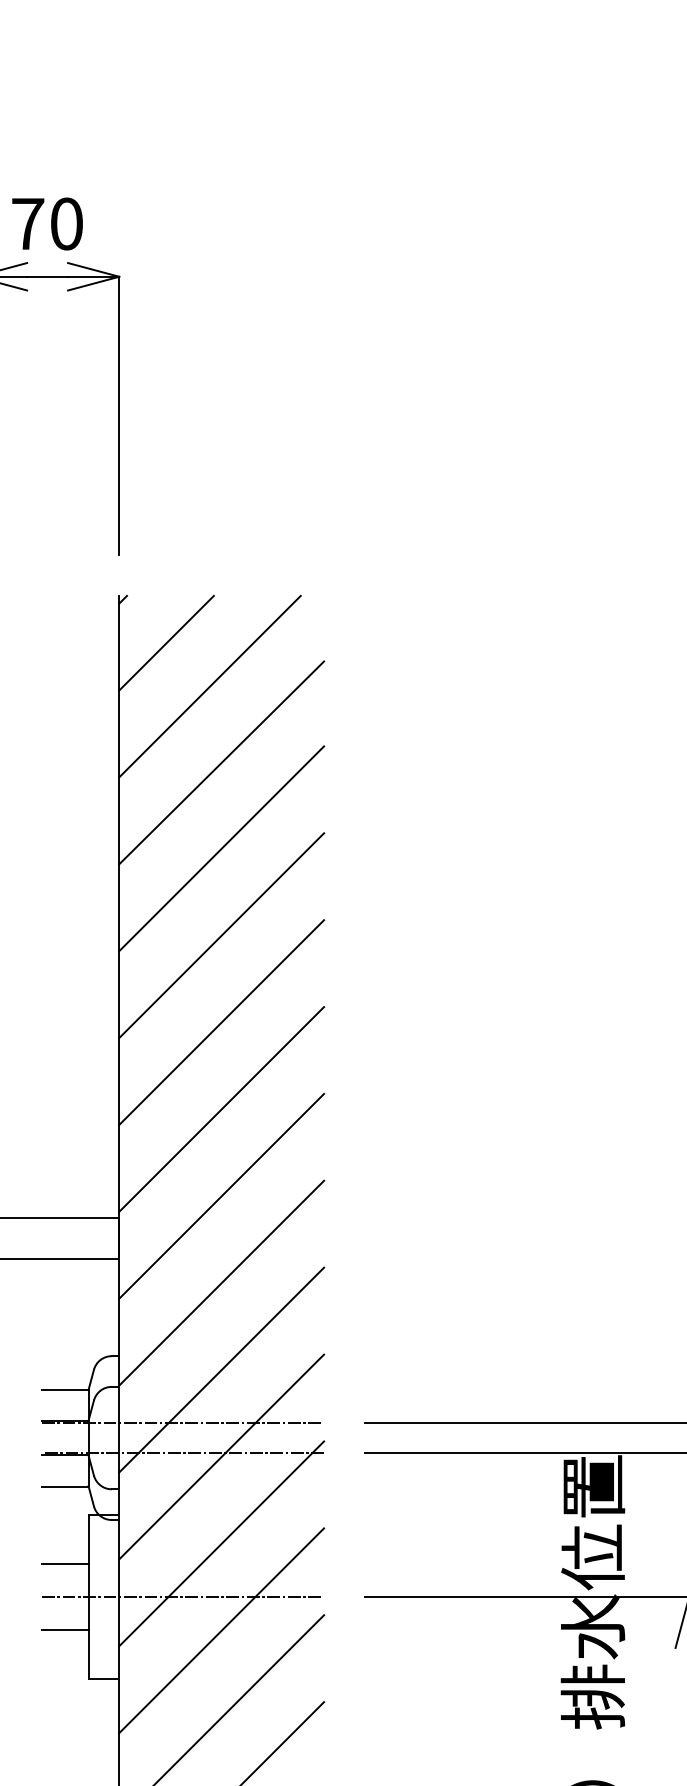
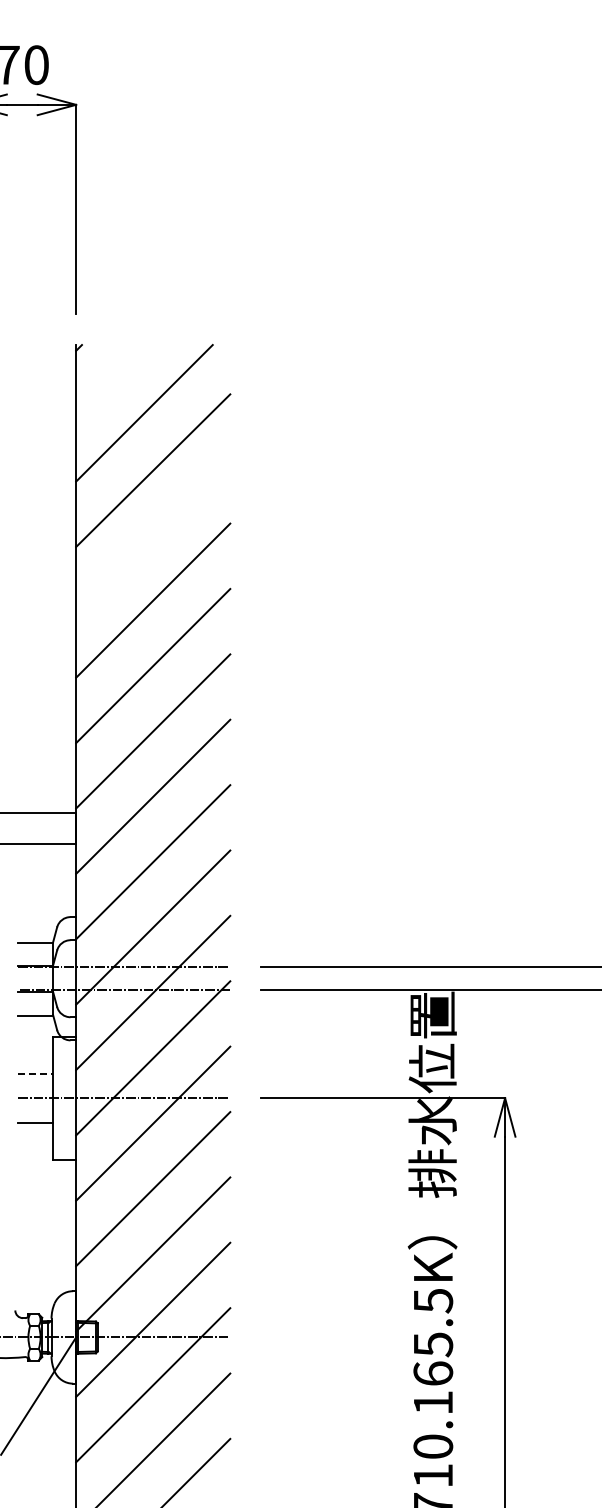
line: (166, 643) -> (111, 380), removed
line: (222, 849) -> (153, 535), removed
line: (66, 1564) -> (36, 1073), solid -> dashed

